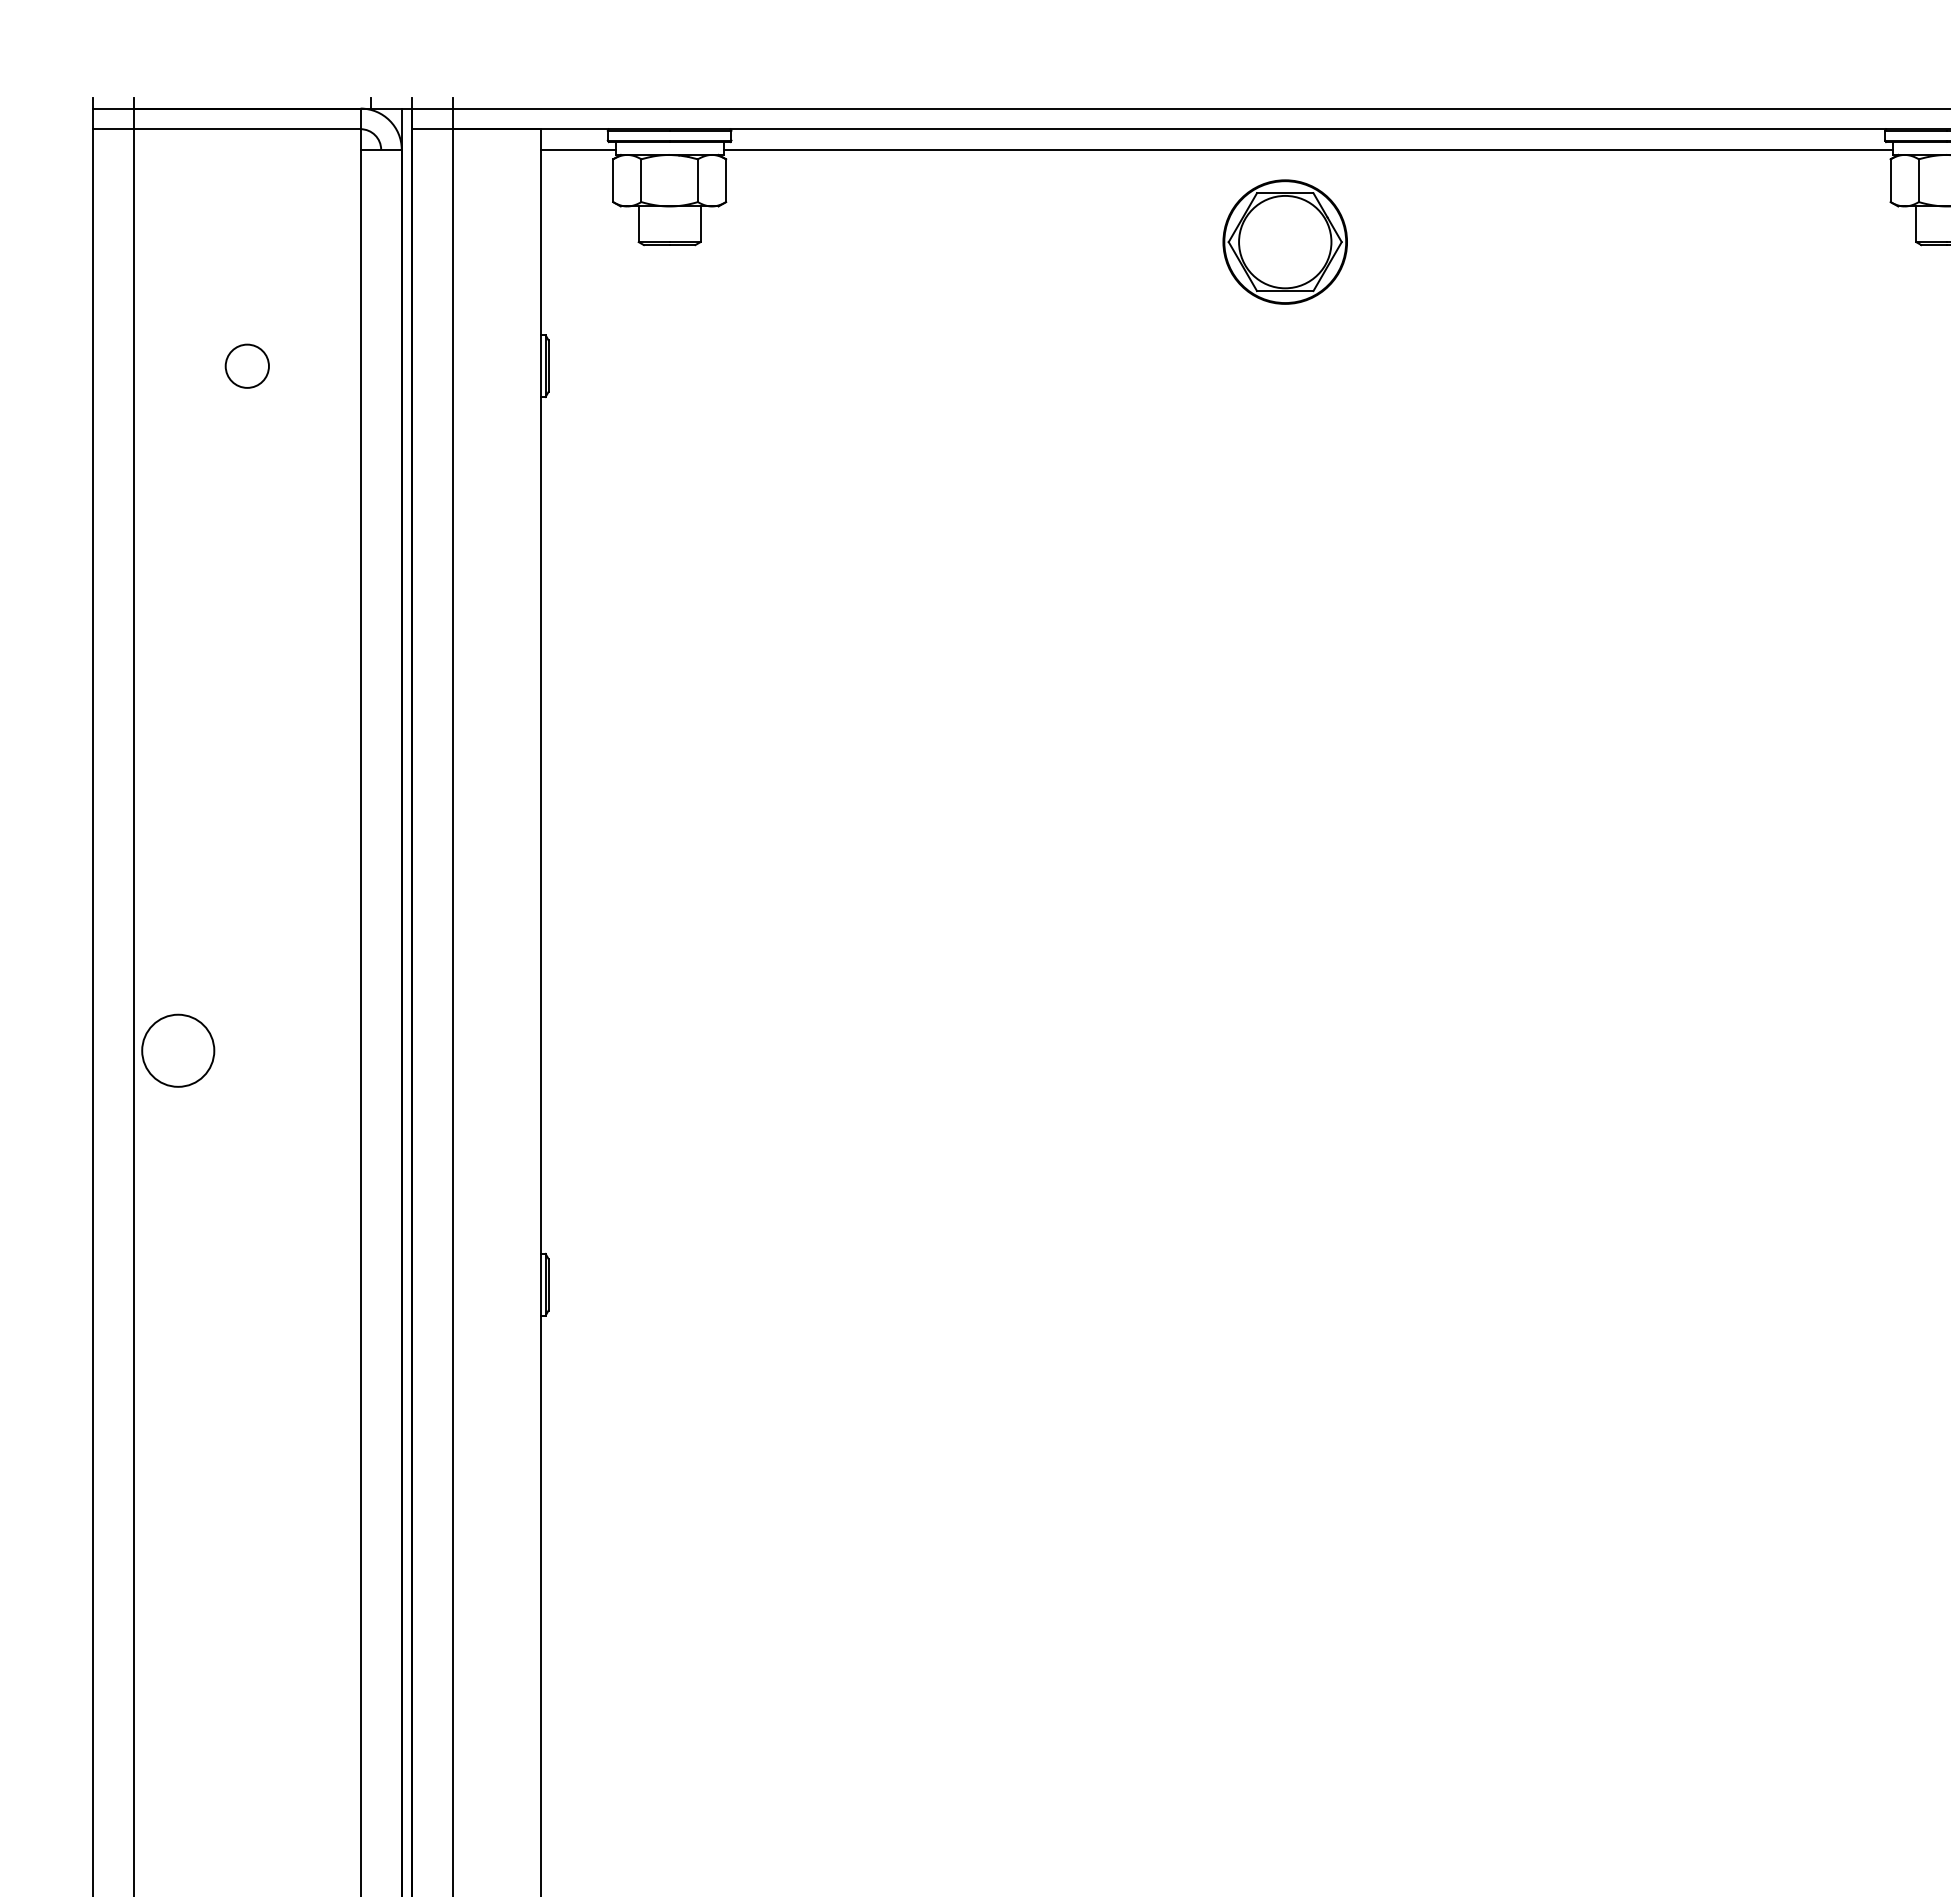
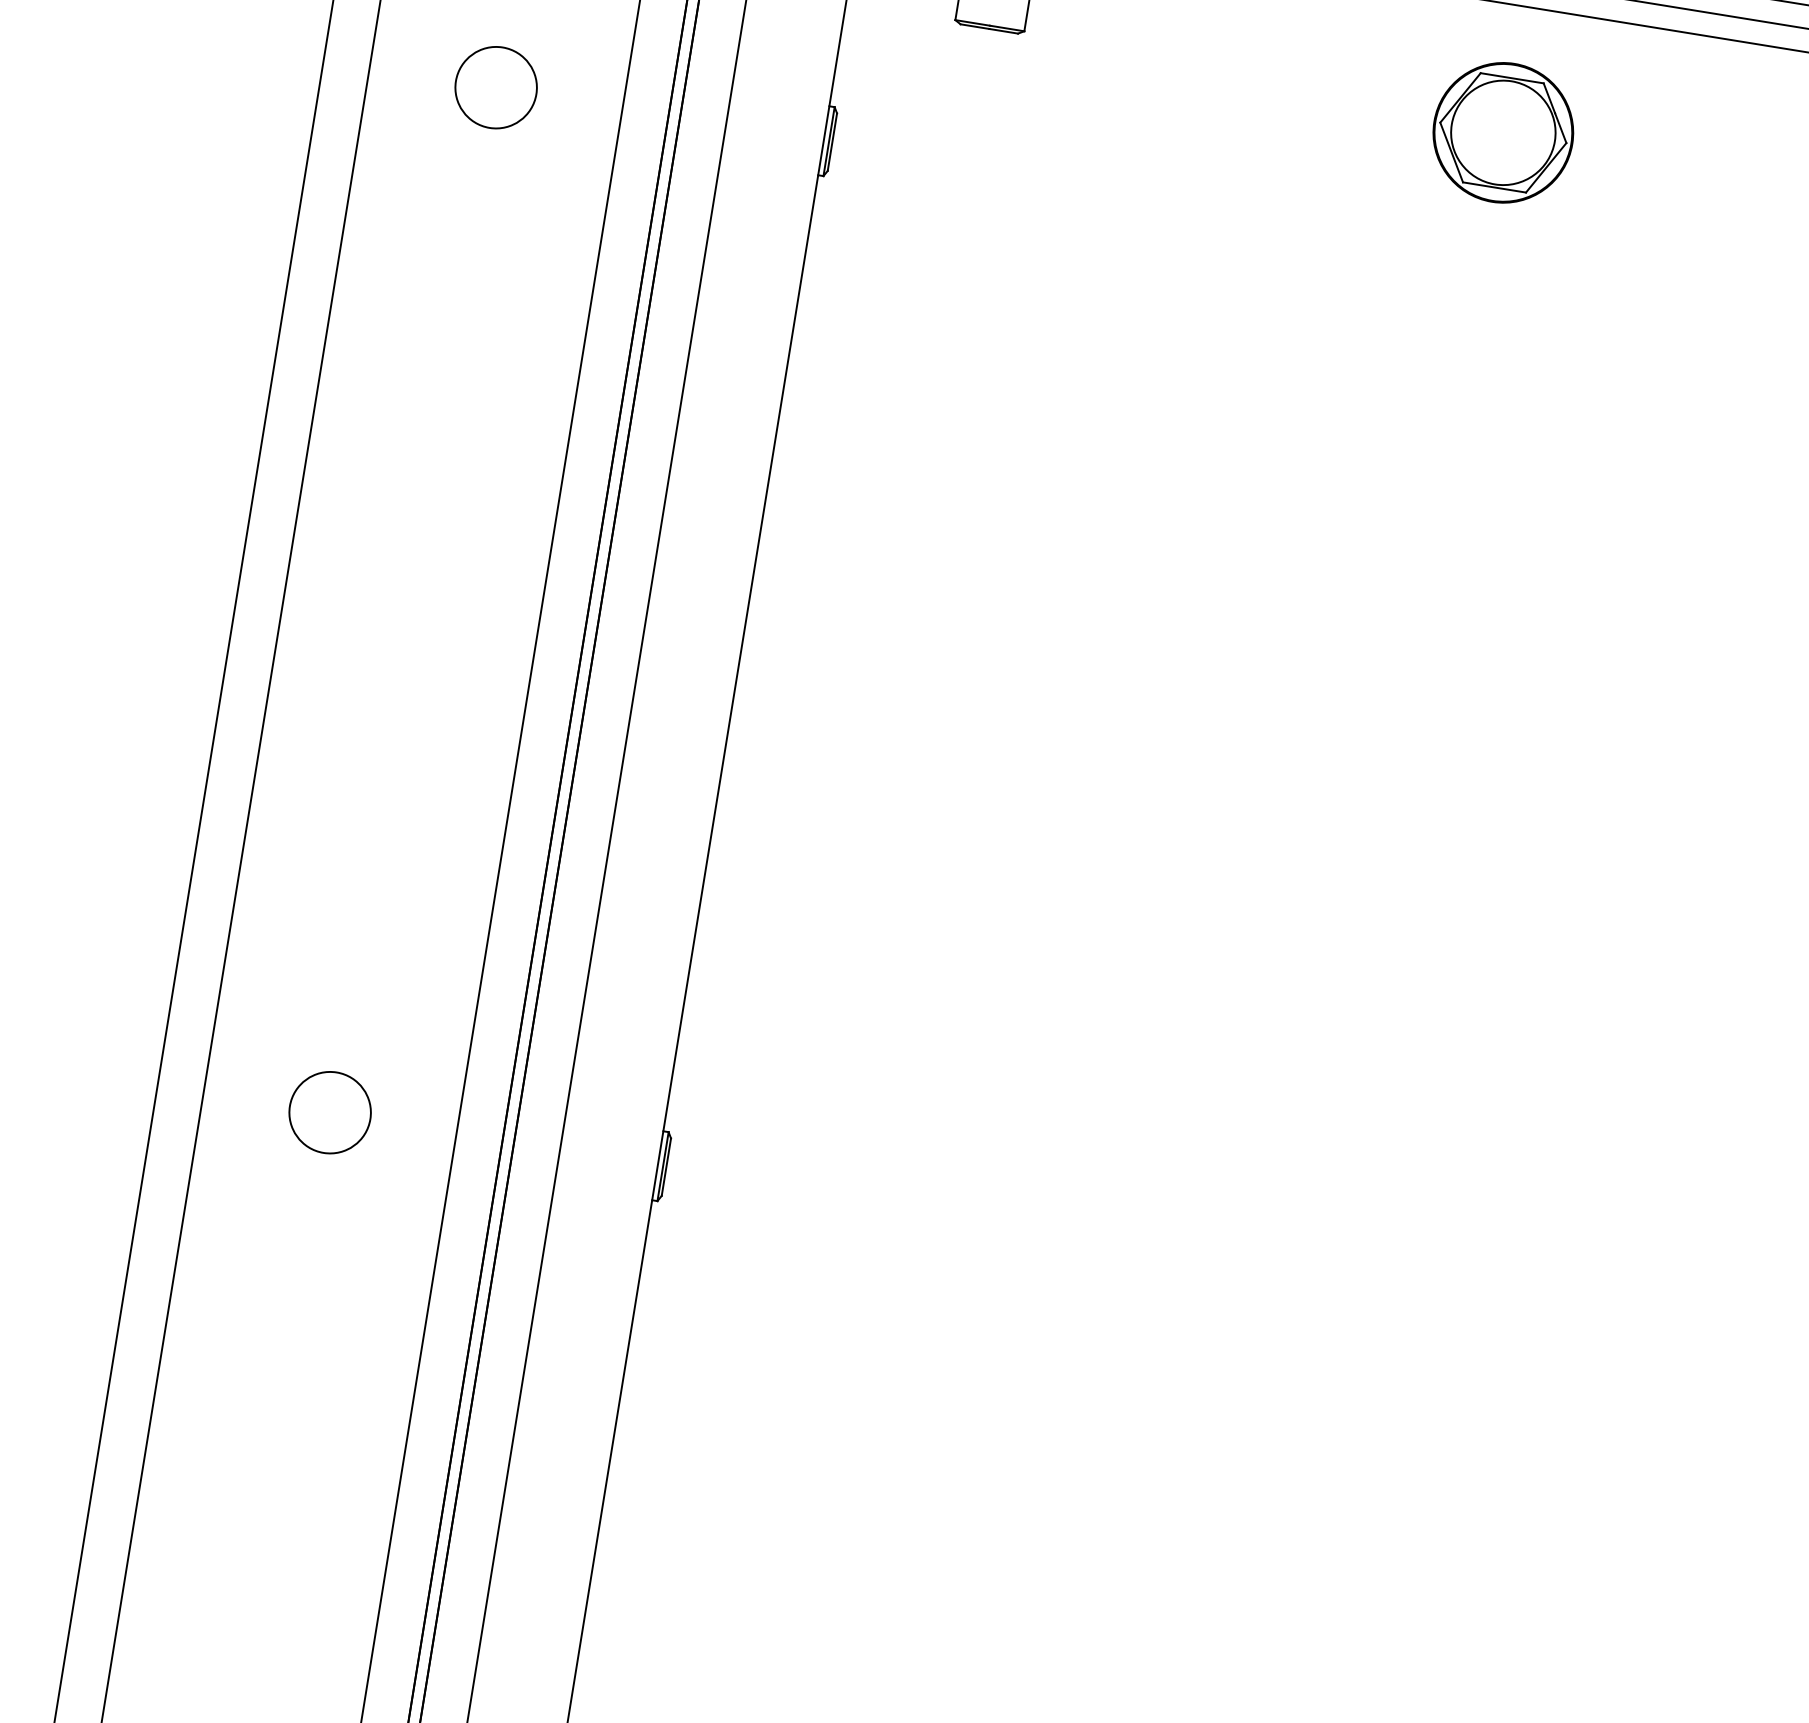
part: (1284, 241) -> (1502, 132), moved
circle: (247, 366) -> (496, 88), size x1.67
circle: (178, 1050) -> (330, 1112), moved

